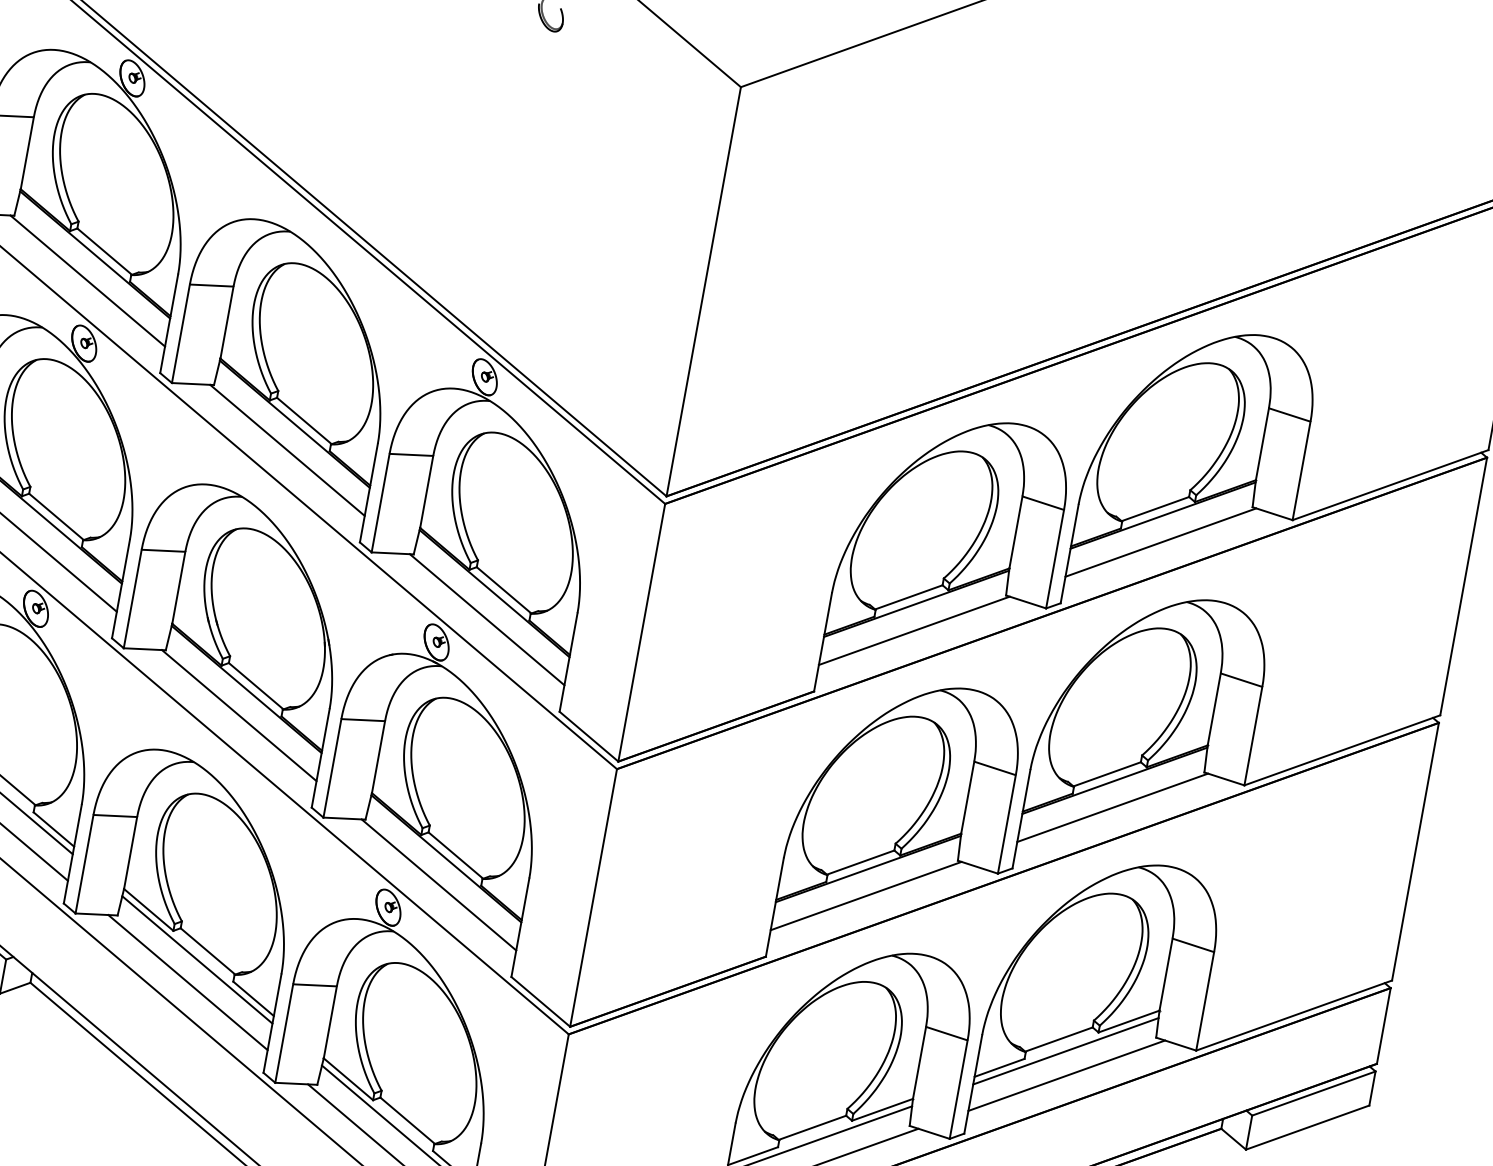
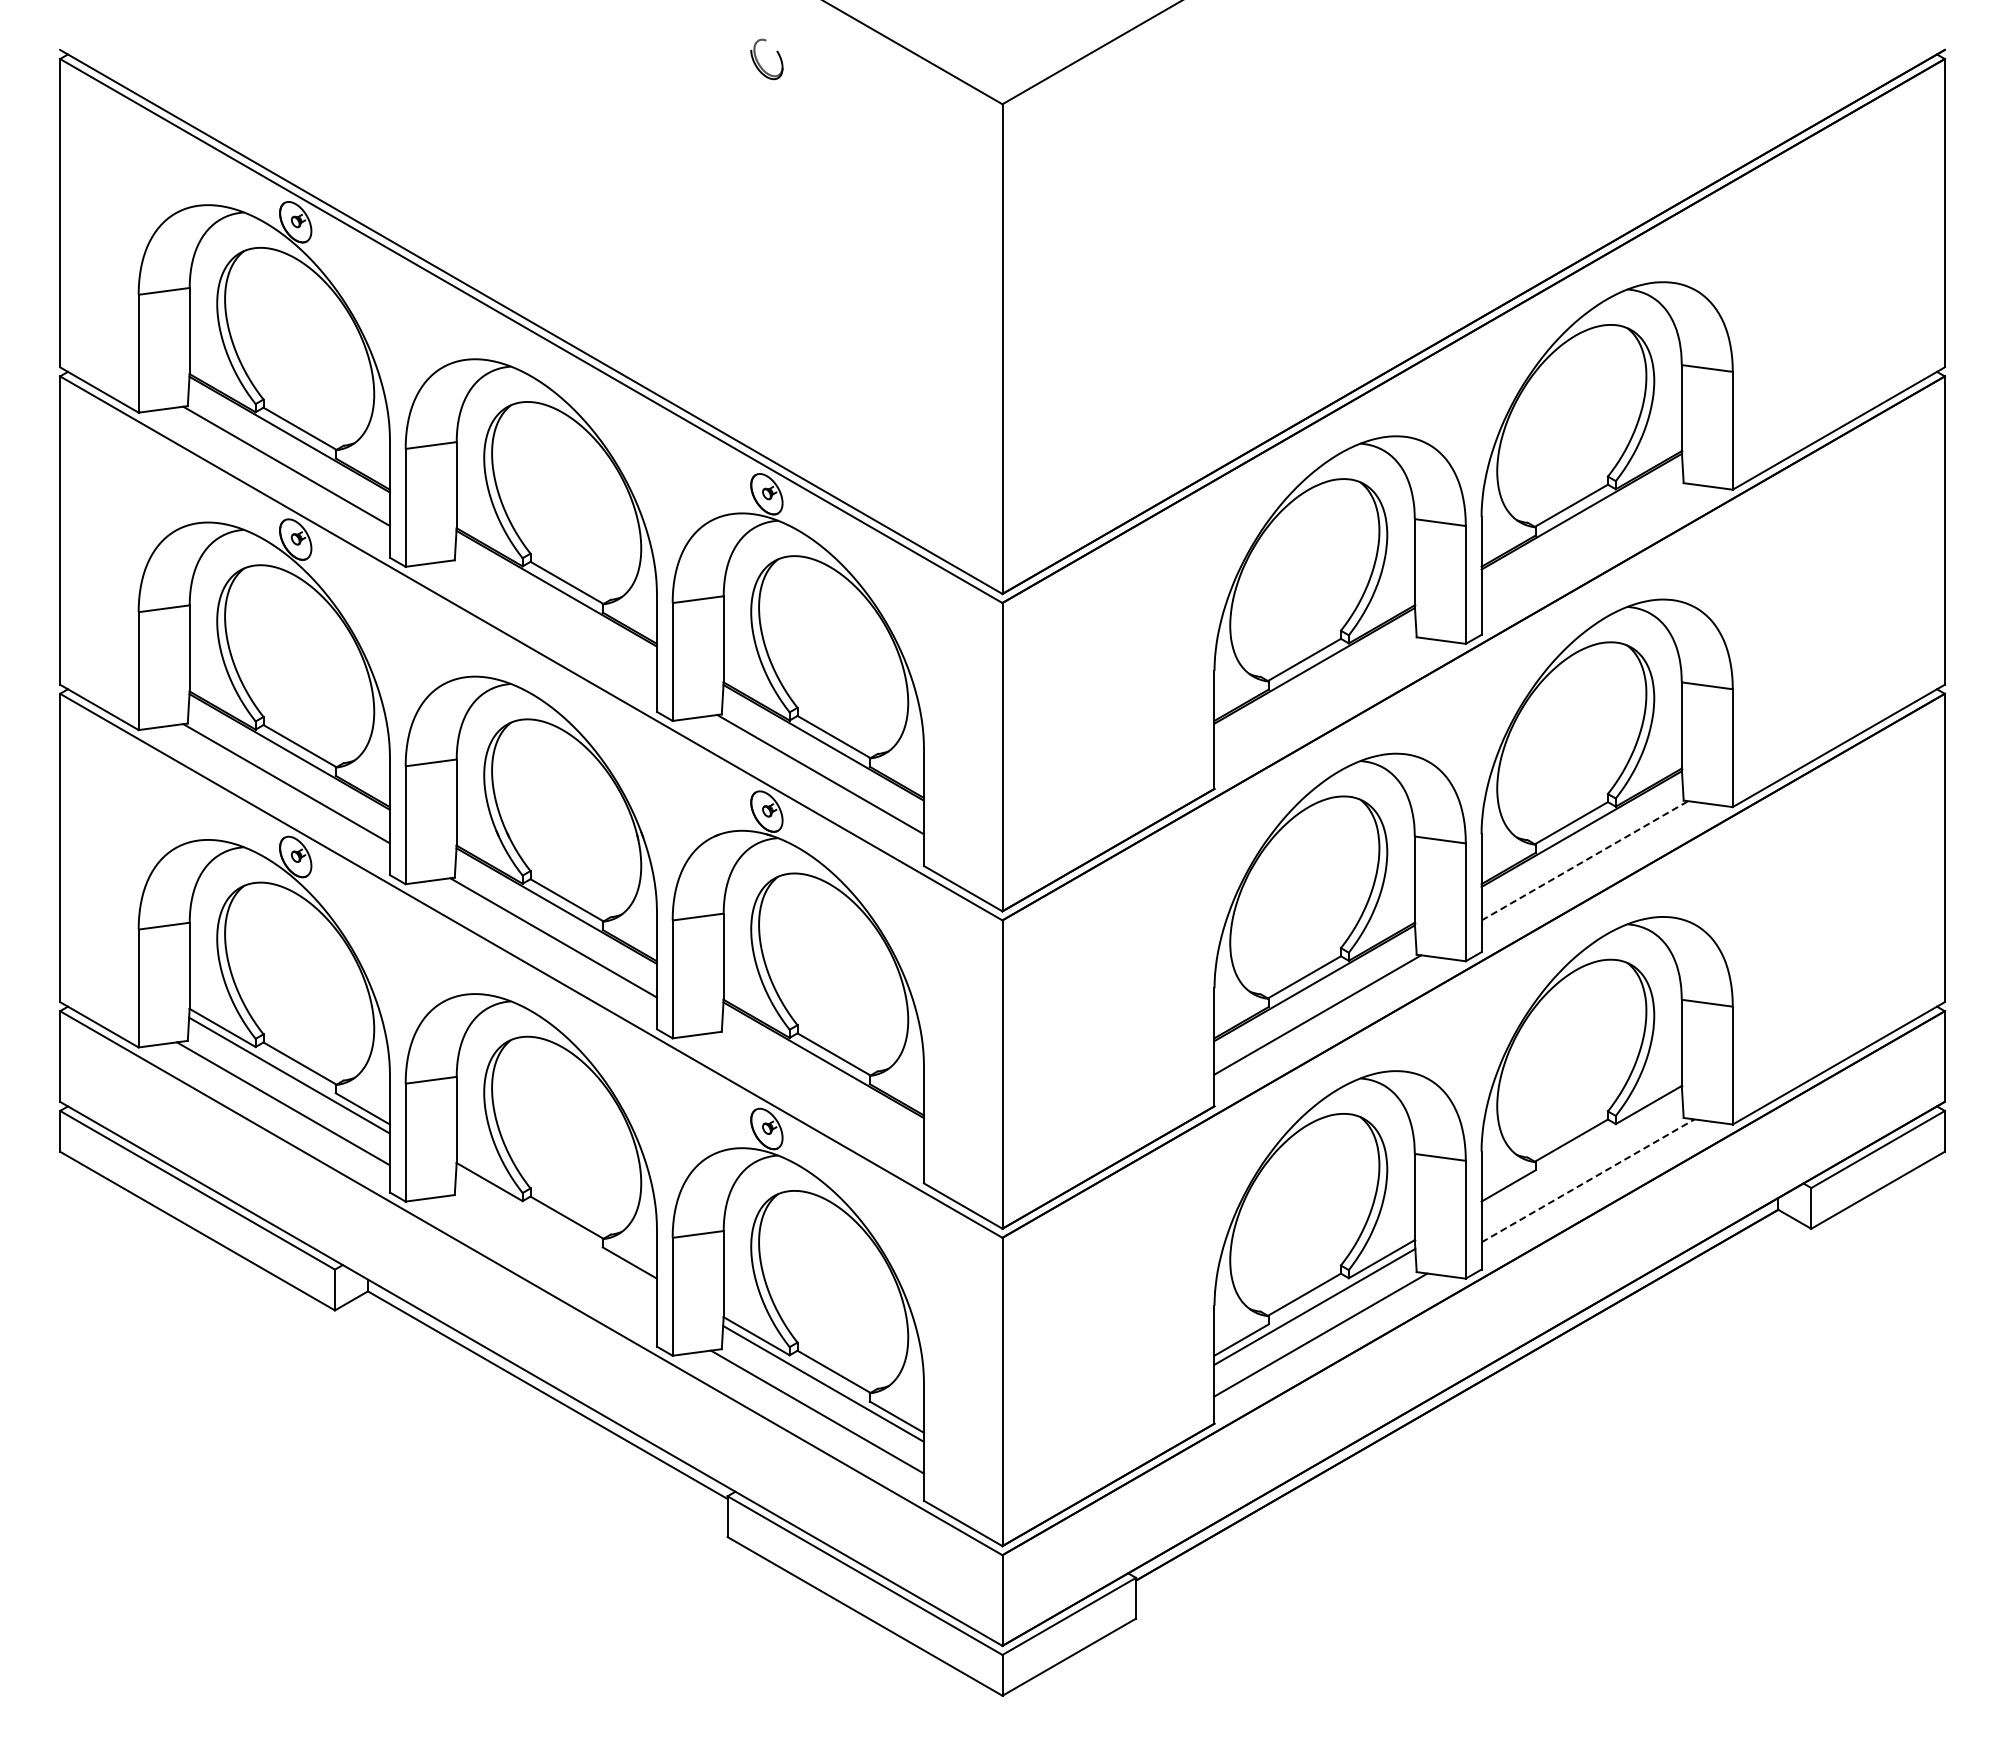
line: (287, 450) -> (553, 620), removed
line: (1160, 542) -> (1584, 543), removed
line: (914, 630) -> (1317, 697), removed
line: (1113, 807) -> (1585, 860), solid -> dashed
line: (438, 884) -> (820, 1091), removed
line: (197, 959) -> (556, 1229), removed
line: (187, 982) -> (549, 1257), removed
line: (1065, 1051) -> (1581, 1152), removed
line: (1067, 1075) -> (1588, 1180), solid -> dashed

